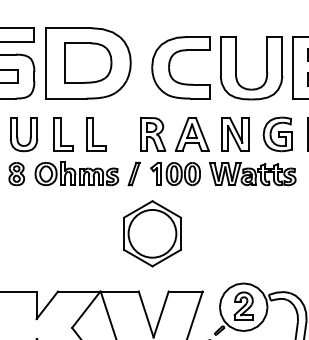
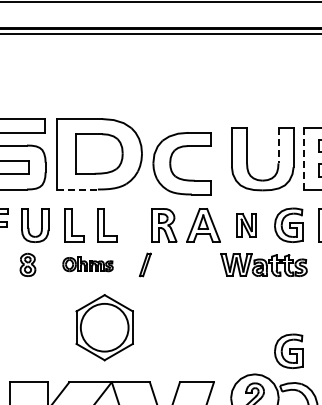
line: (267, 54) -> (278, 145), solid -> dashed
part: (170, 67) -> (171, 163), moved
line: (293, 67) -> (304, 158), solid -> dashed
line: (66, 98) -> (77, 189), solid -> dashed
part: (235, 134) -> (246, 225), size x0.7
part: (76, 172) -> (87, 263), size x0.6
part: (175, 173) -> (186, 264), removed
part: (152, 233) -> (104, 327), moved
part: (277, 259) -> (288, 350), added

